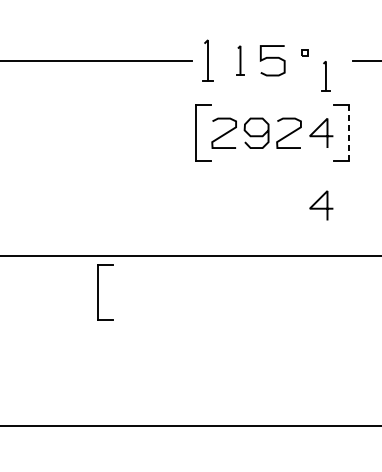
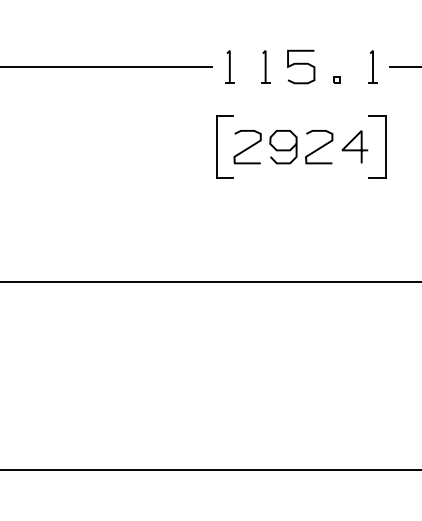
part: (304, 52) -> (336, 79), moved
part: (207, 60) -> (229, 66), size x0.71
part: (325, 75) -> (372, 66), moved
line: (349, 132) -> (385, 146), dashed -> solid
line: (320, 207) -> (354, 229), removed
part: (99, 292) -> (109, 322), removed

